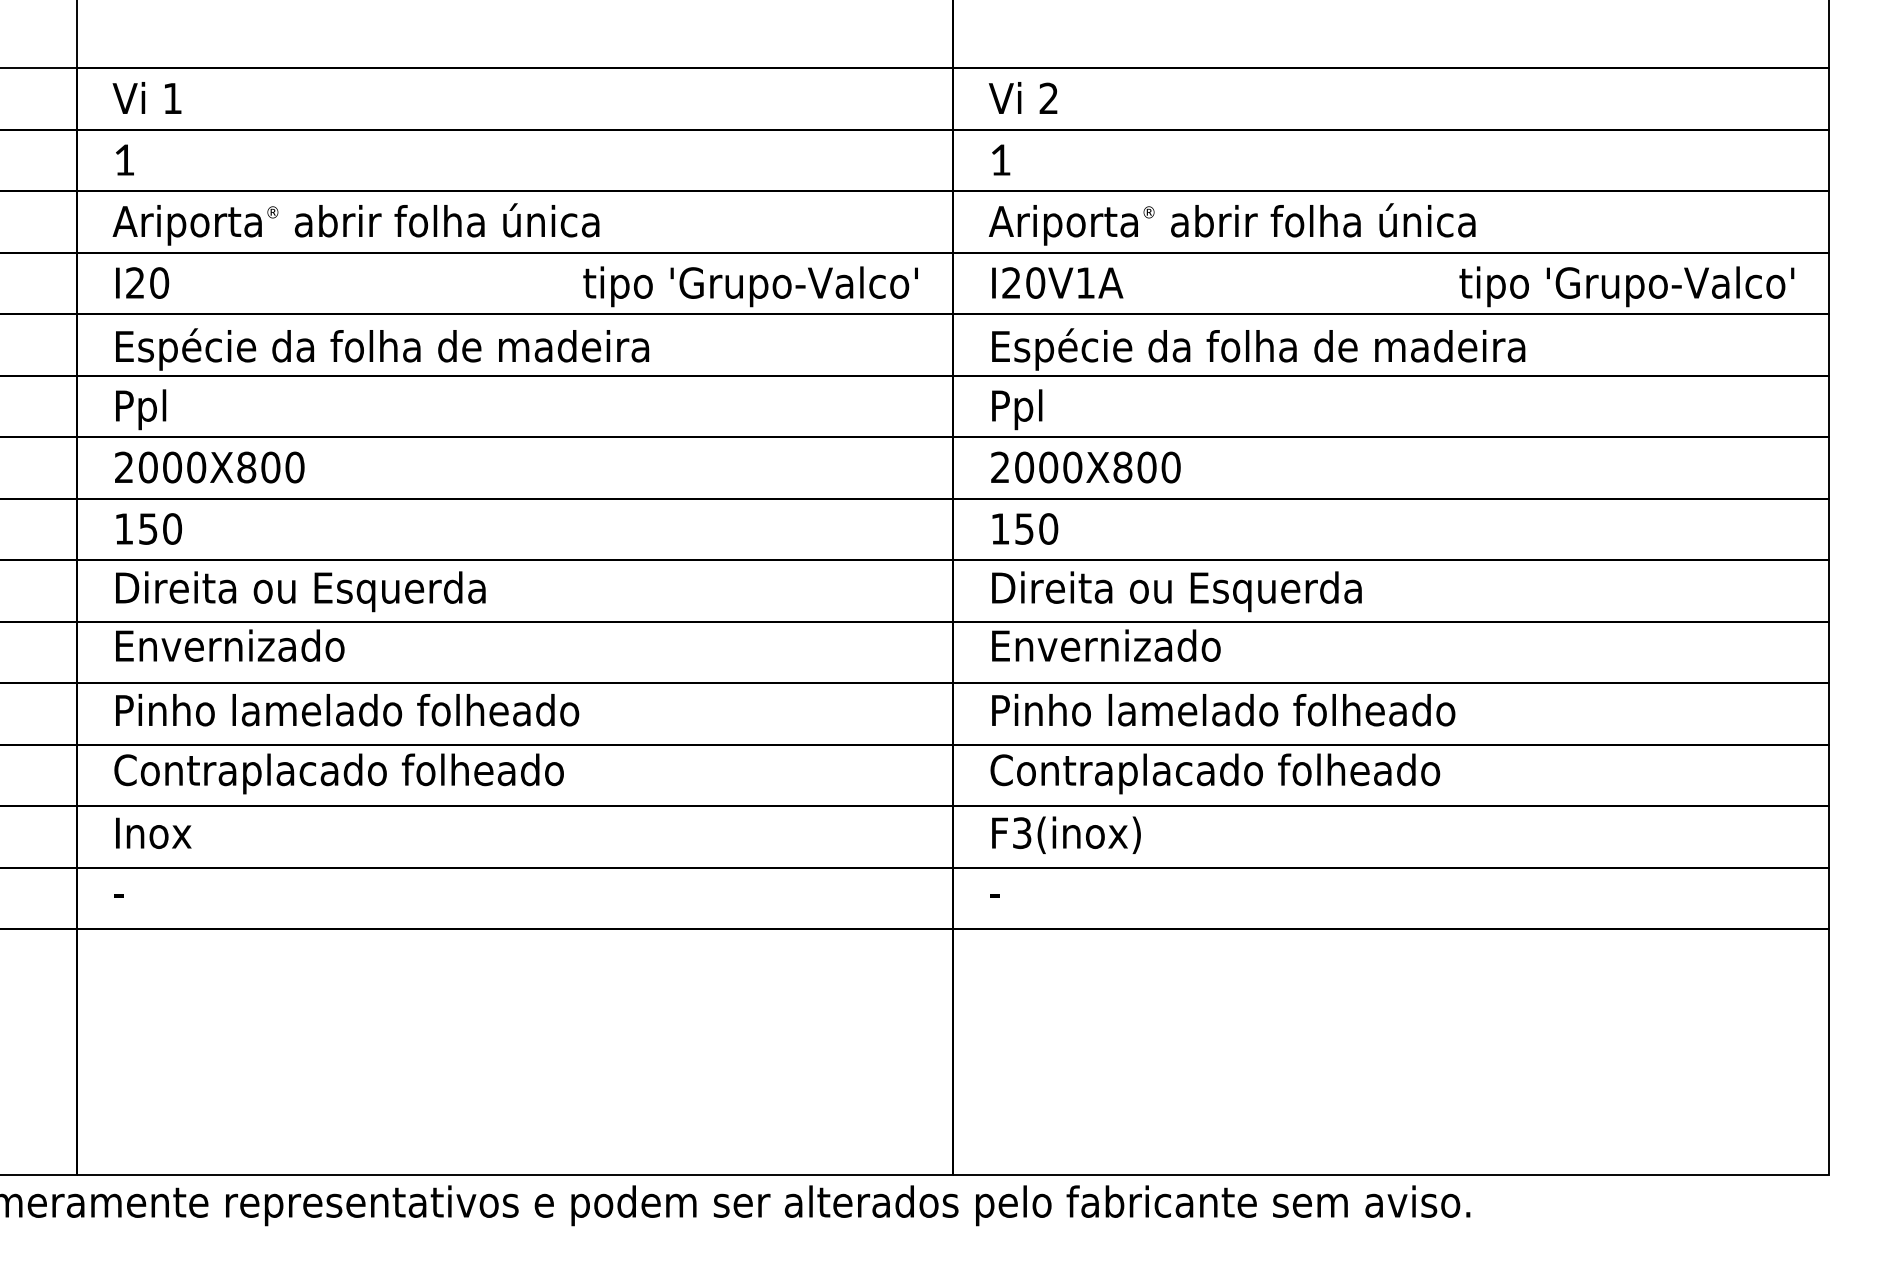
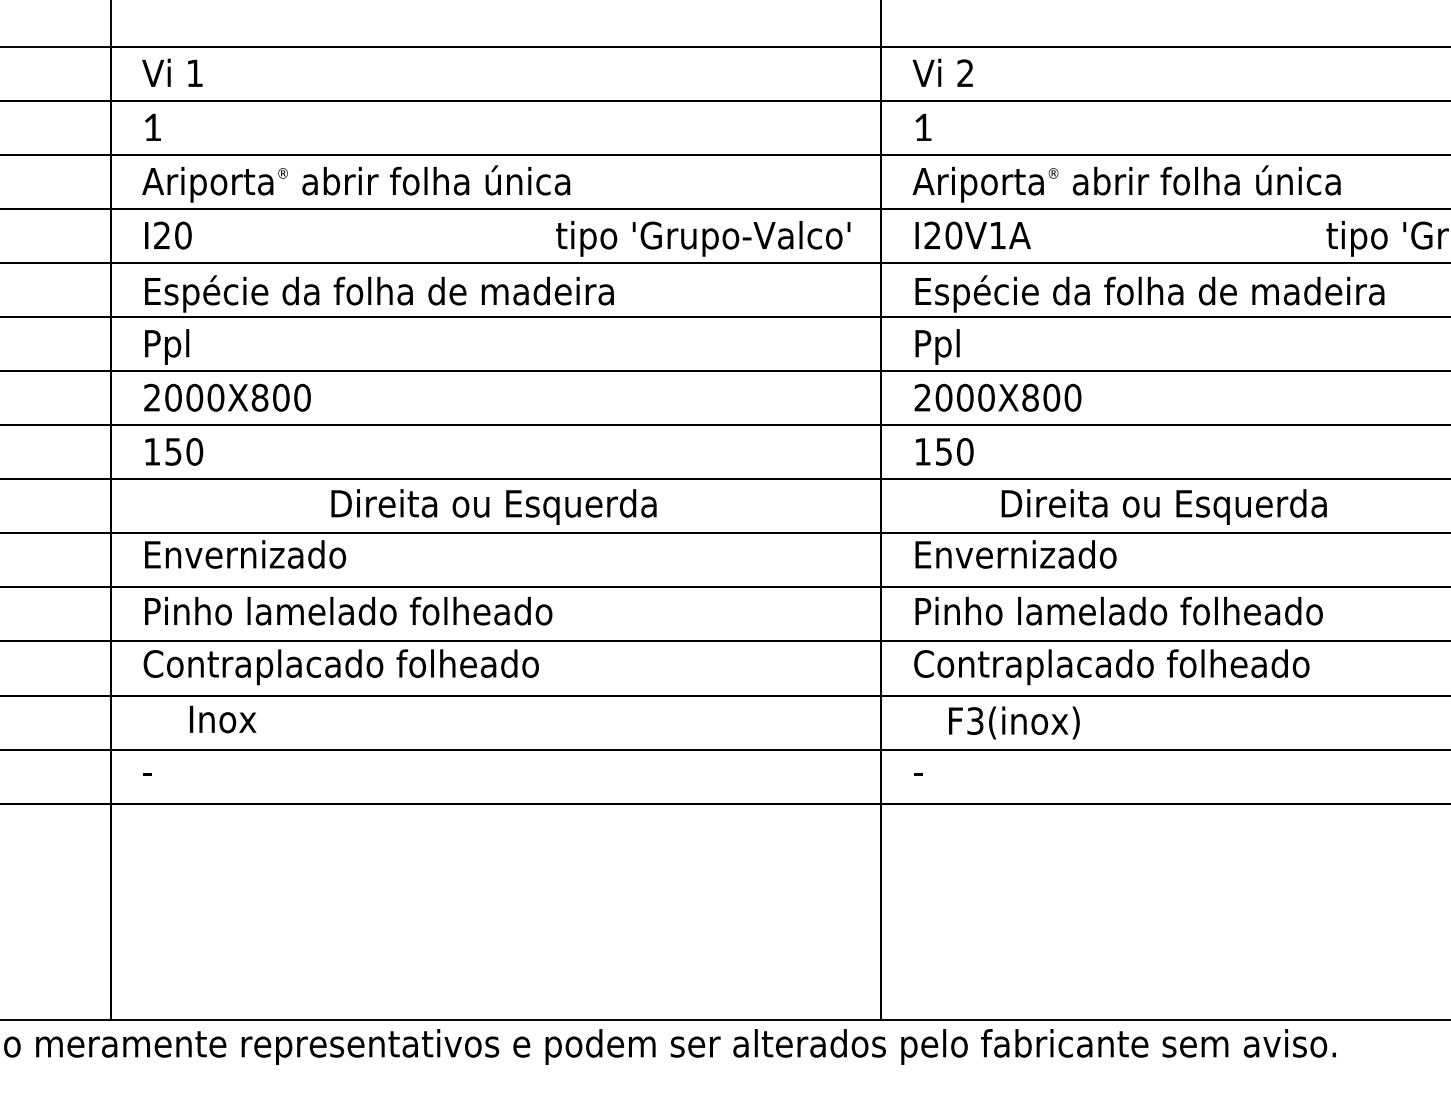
text: (300, 591) -> (493, 506), moved
text: (1176, 591) -> (1163, 506), moved
text: (153, 832) -> (222, 718), moved
text: (1066, 834) -> (1014, 722), moved

